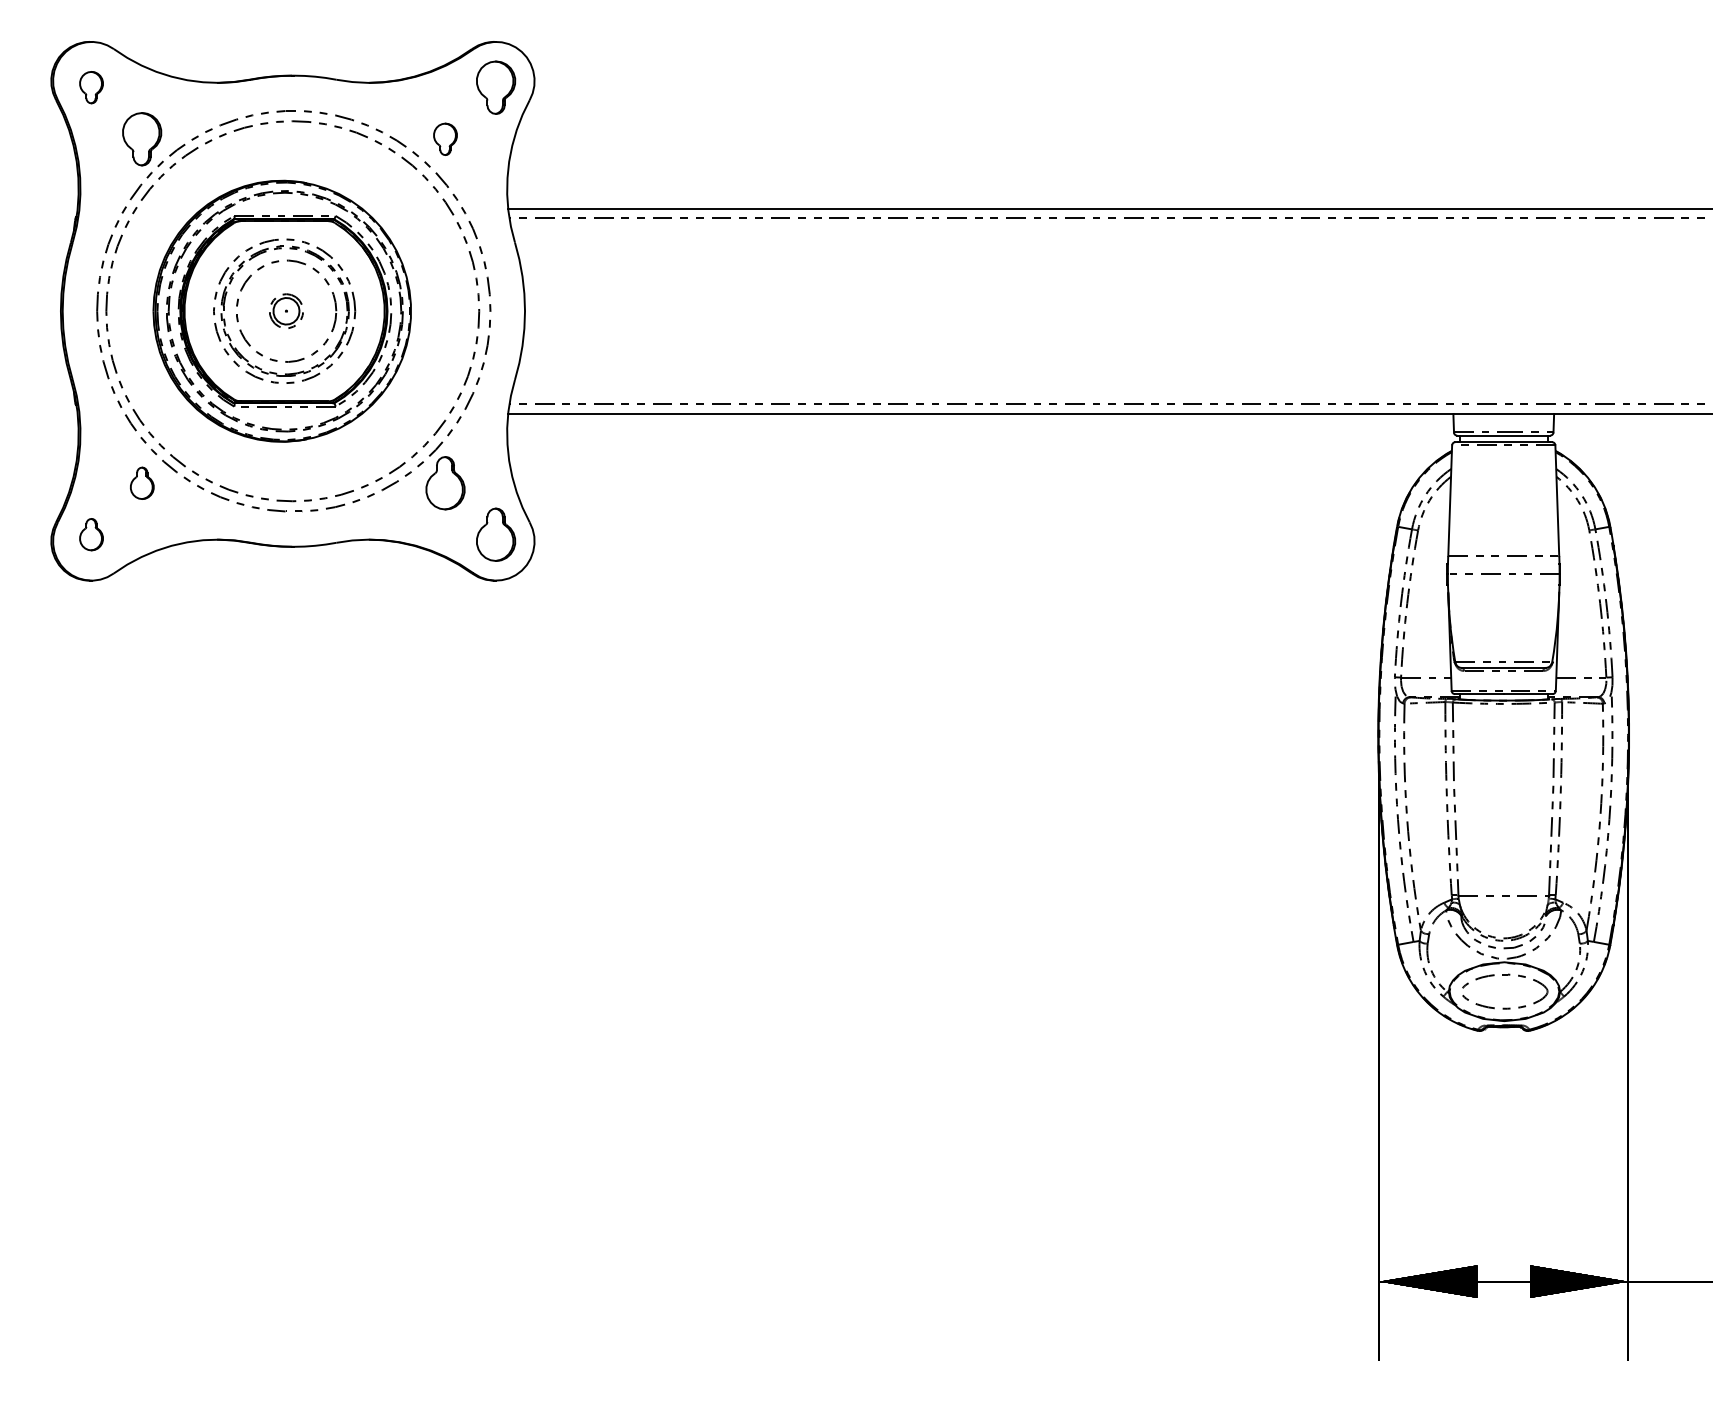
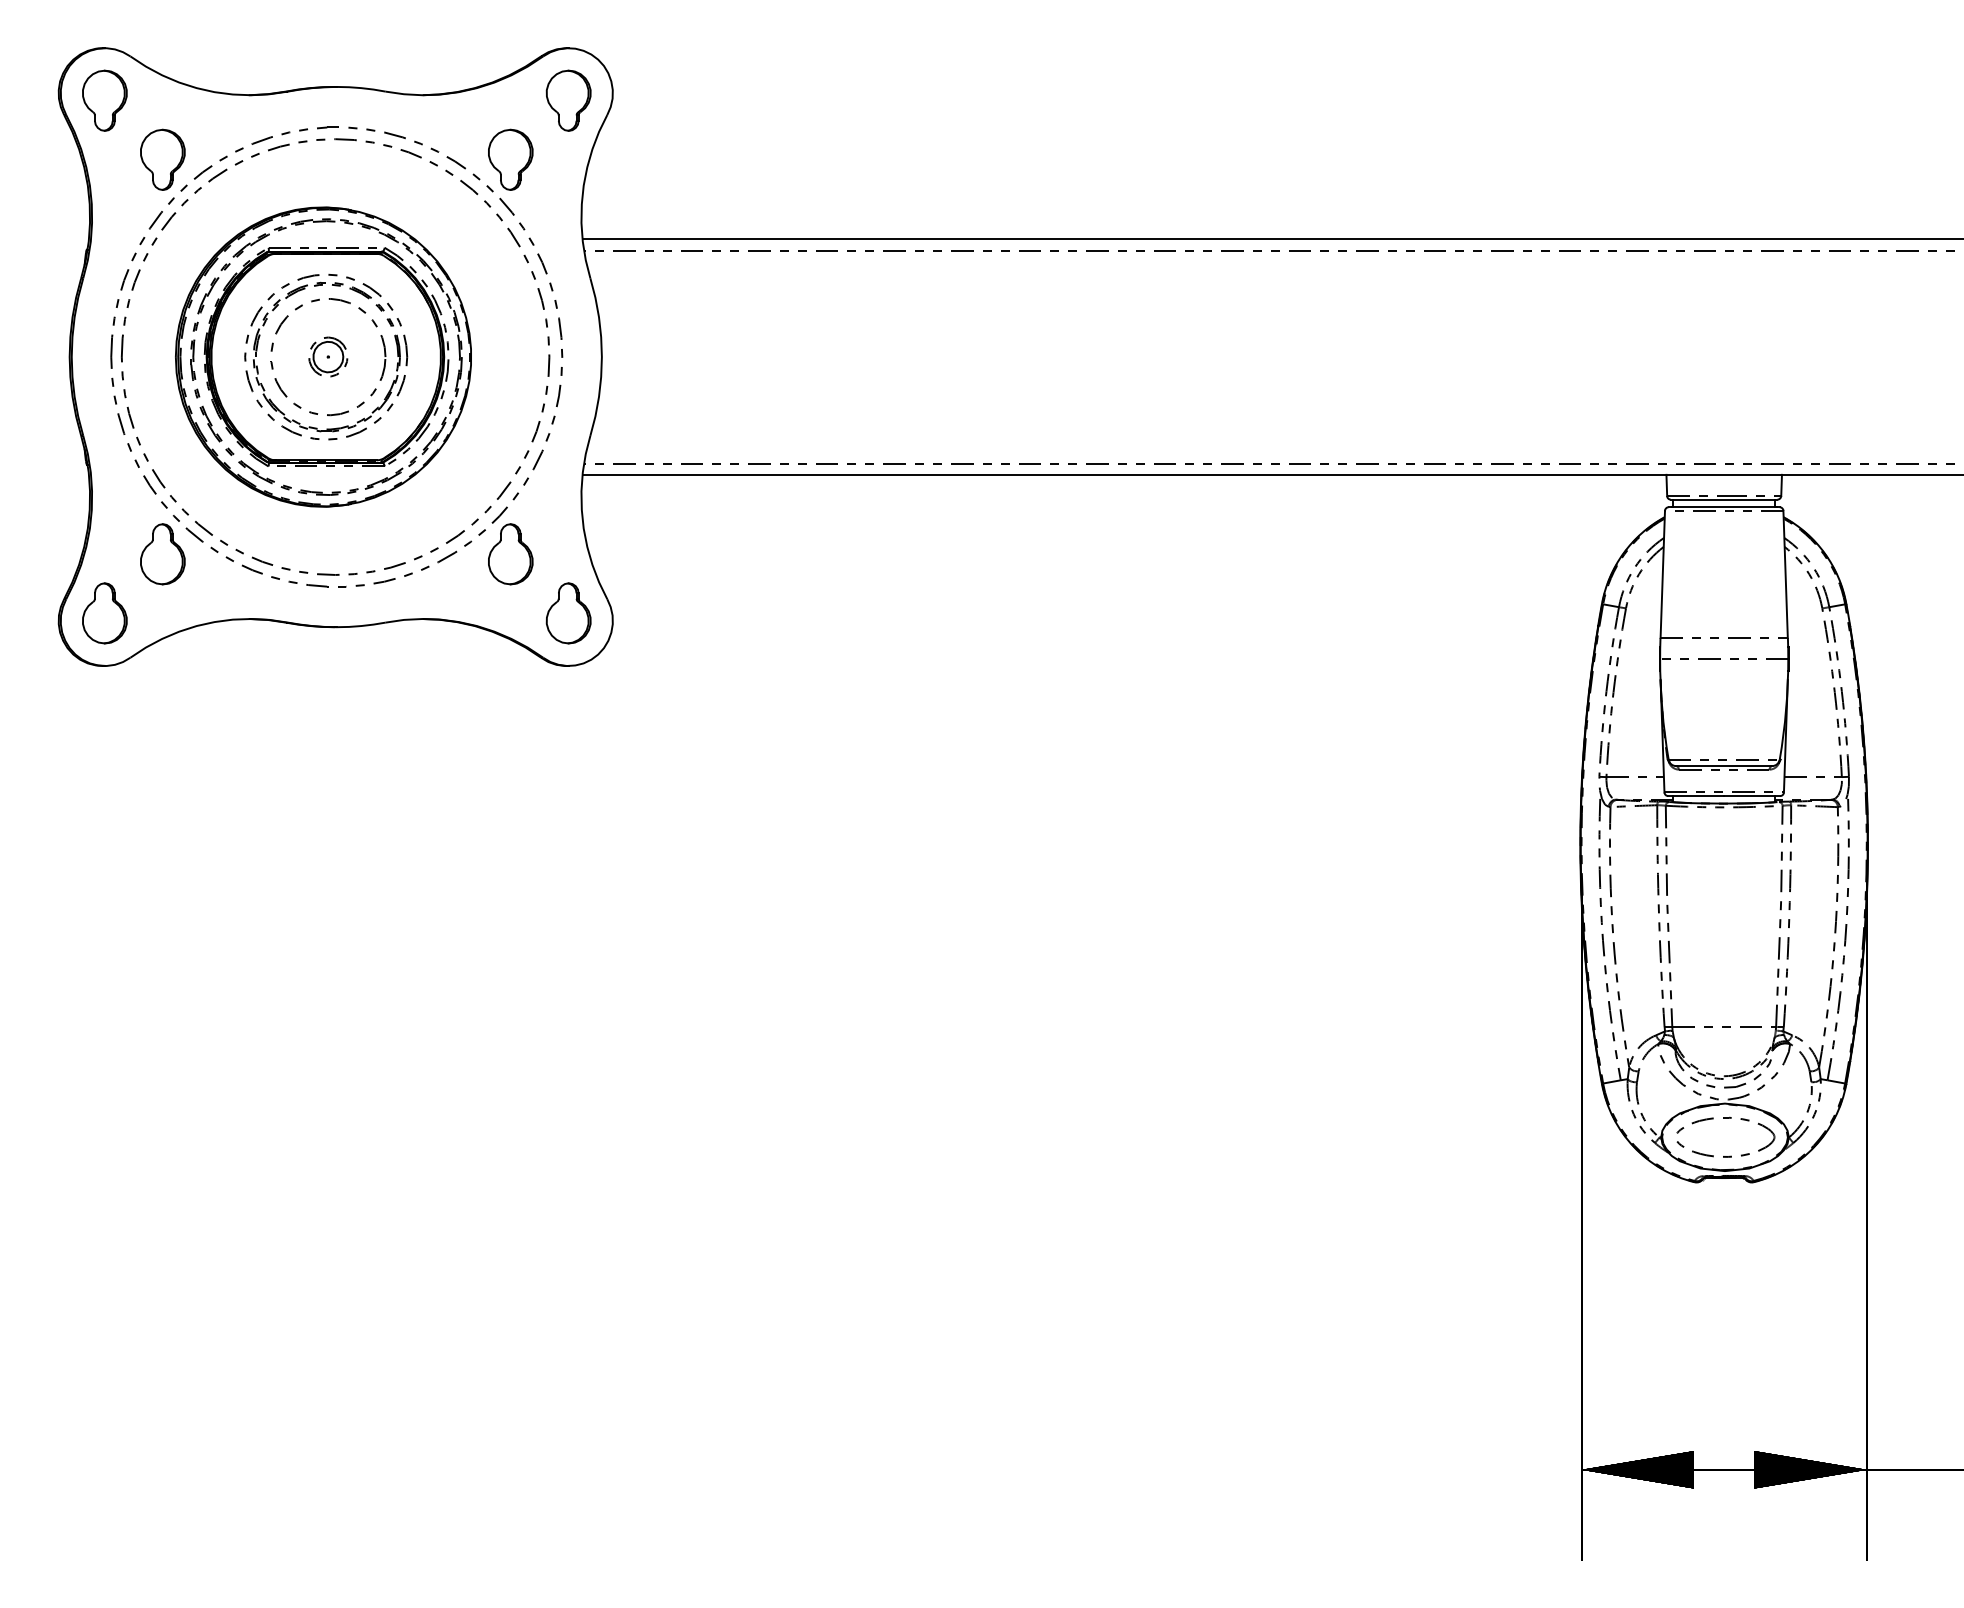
part: (91, 87) -> (104, 100), size x1.67
part: (445, 139) -> (510, 160), size x1.67
part: (142, 483) -> (163, 554), size x1.67
part: (91, 534) -> (104, 613), size x1.67

